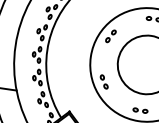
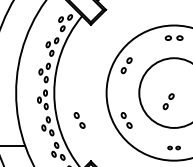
part: (141, 71) -> (168, 101), added
part: (64, 76) -> (79, 120), added
part: (139, 110) -> (173, 147), size x0.7

